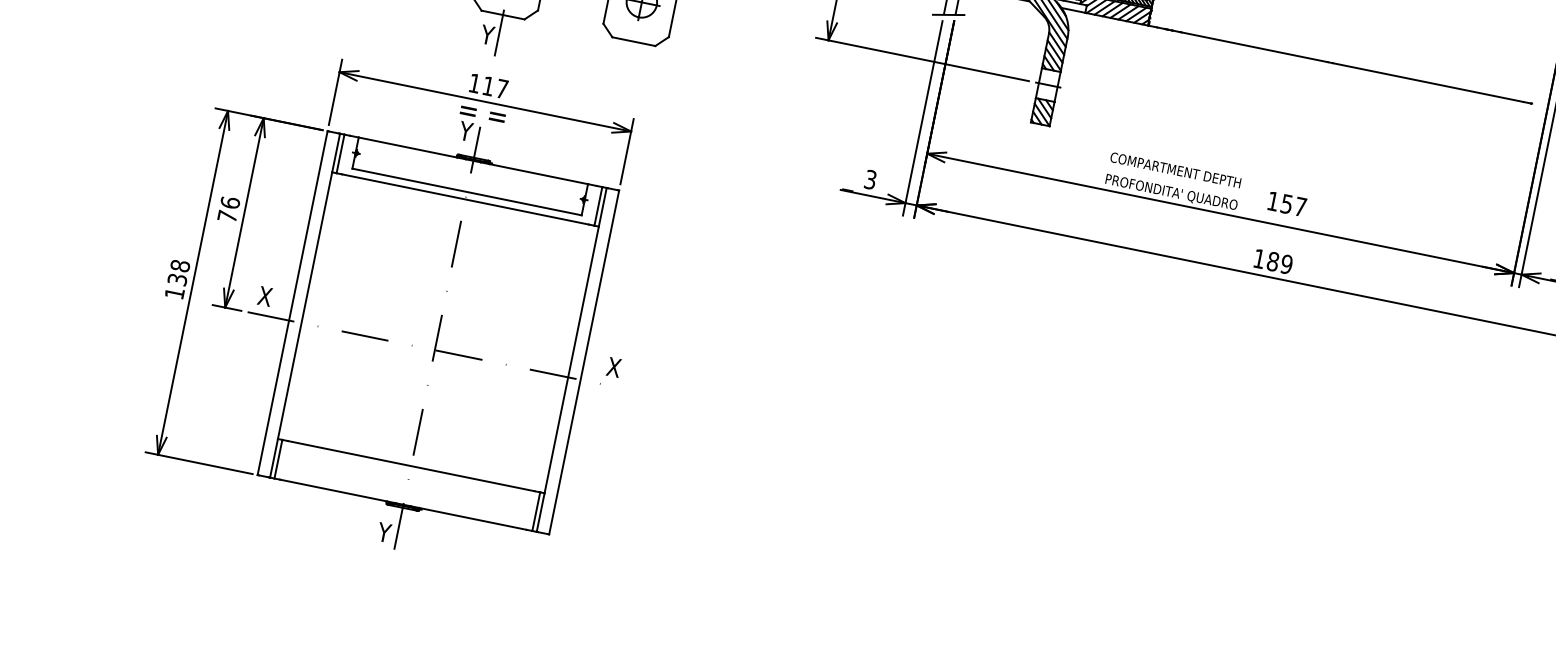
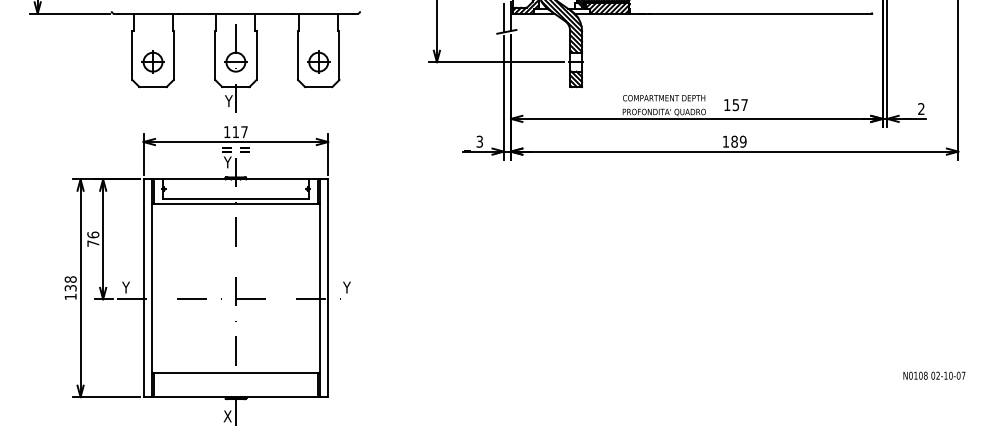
text: (264, 296) -> (125, 287), X -> Y
text: (613, 367) -> (346, 287), X -> Y
text: (383, 532) -> (227, 416), Y -> X

